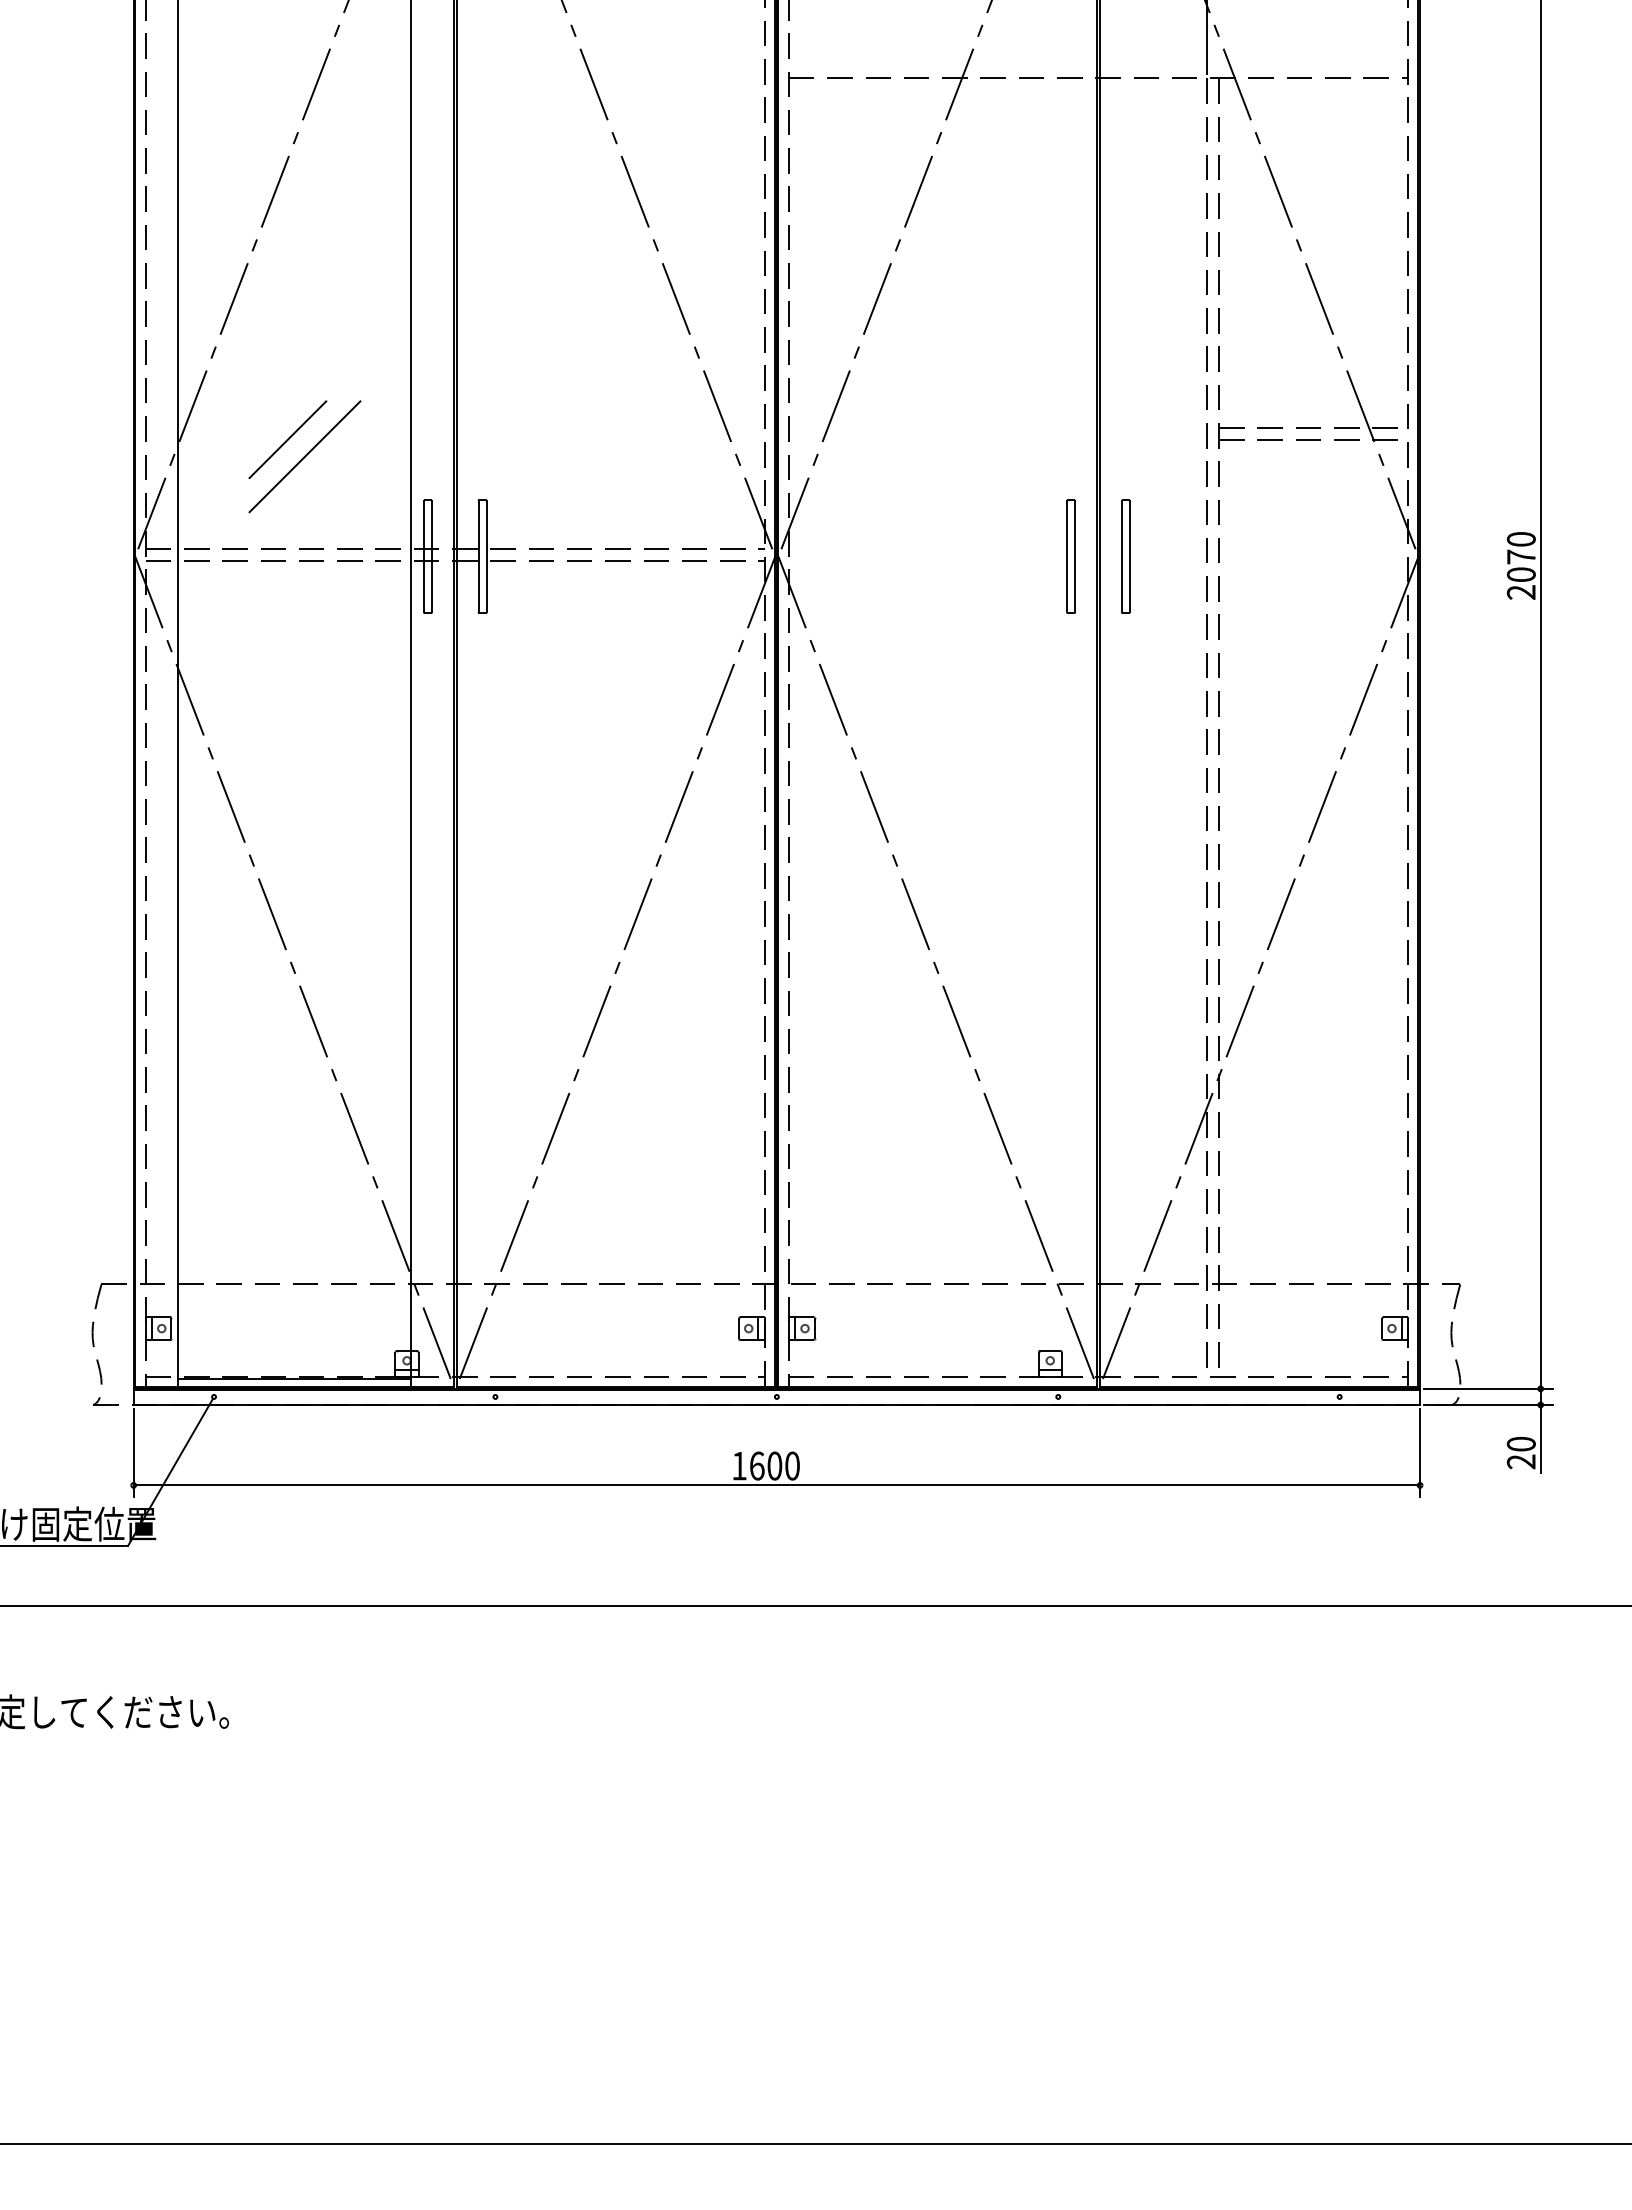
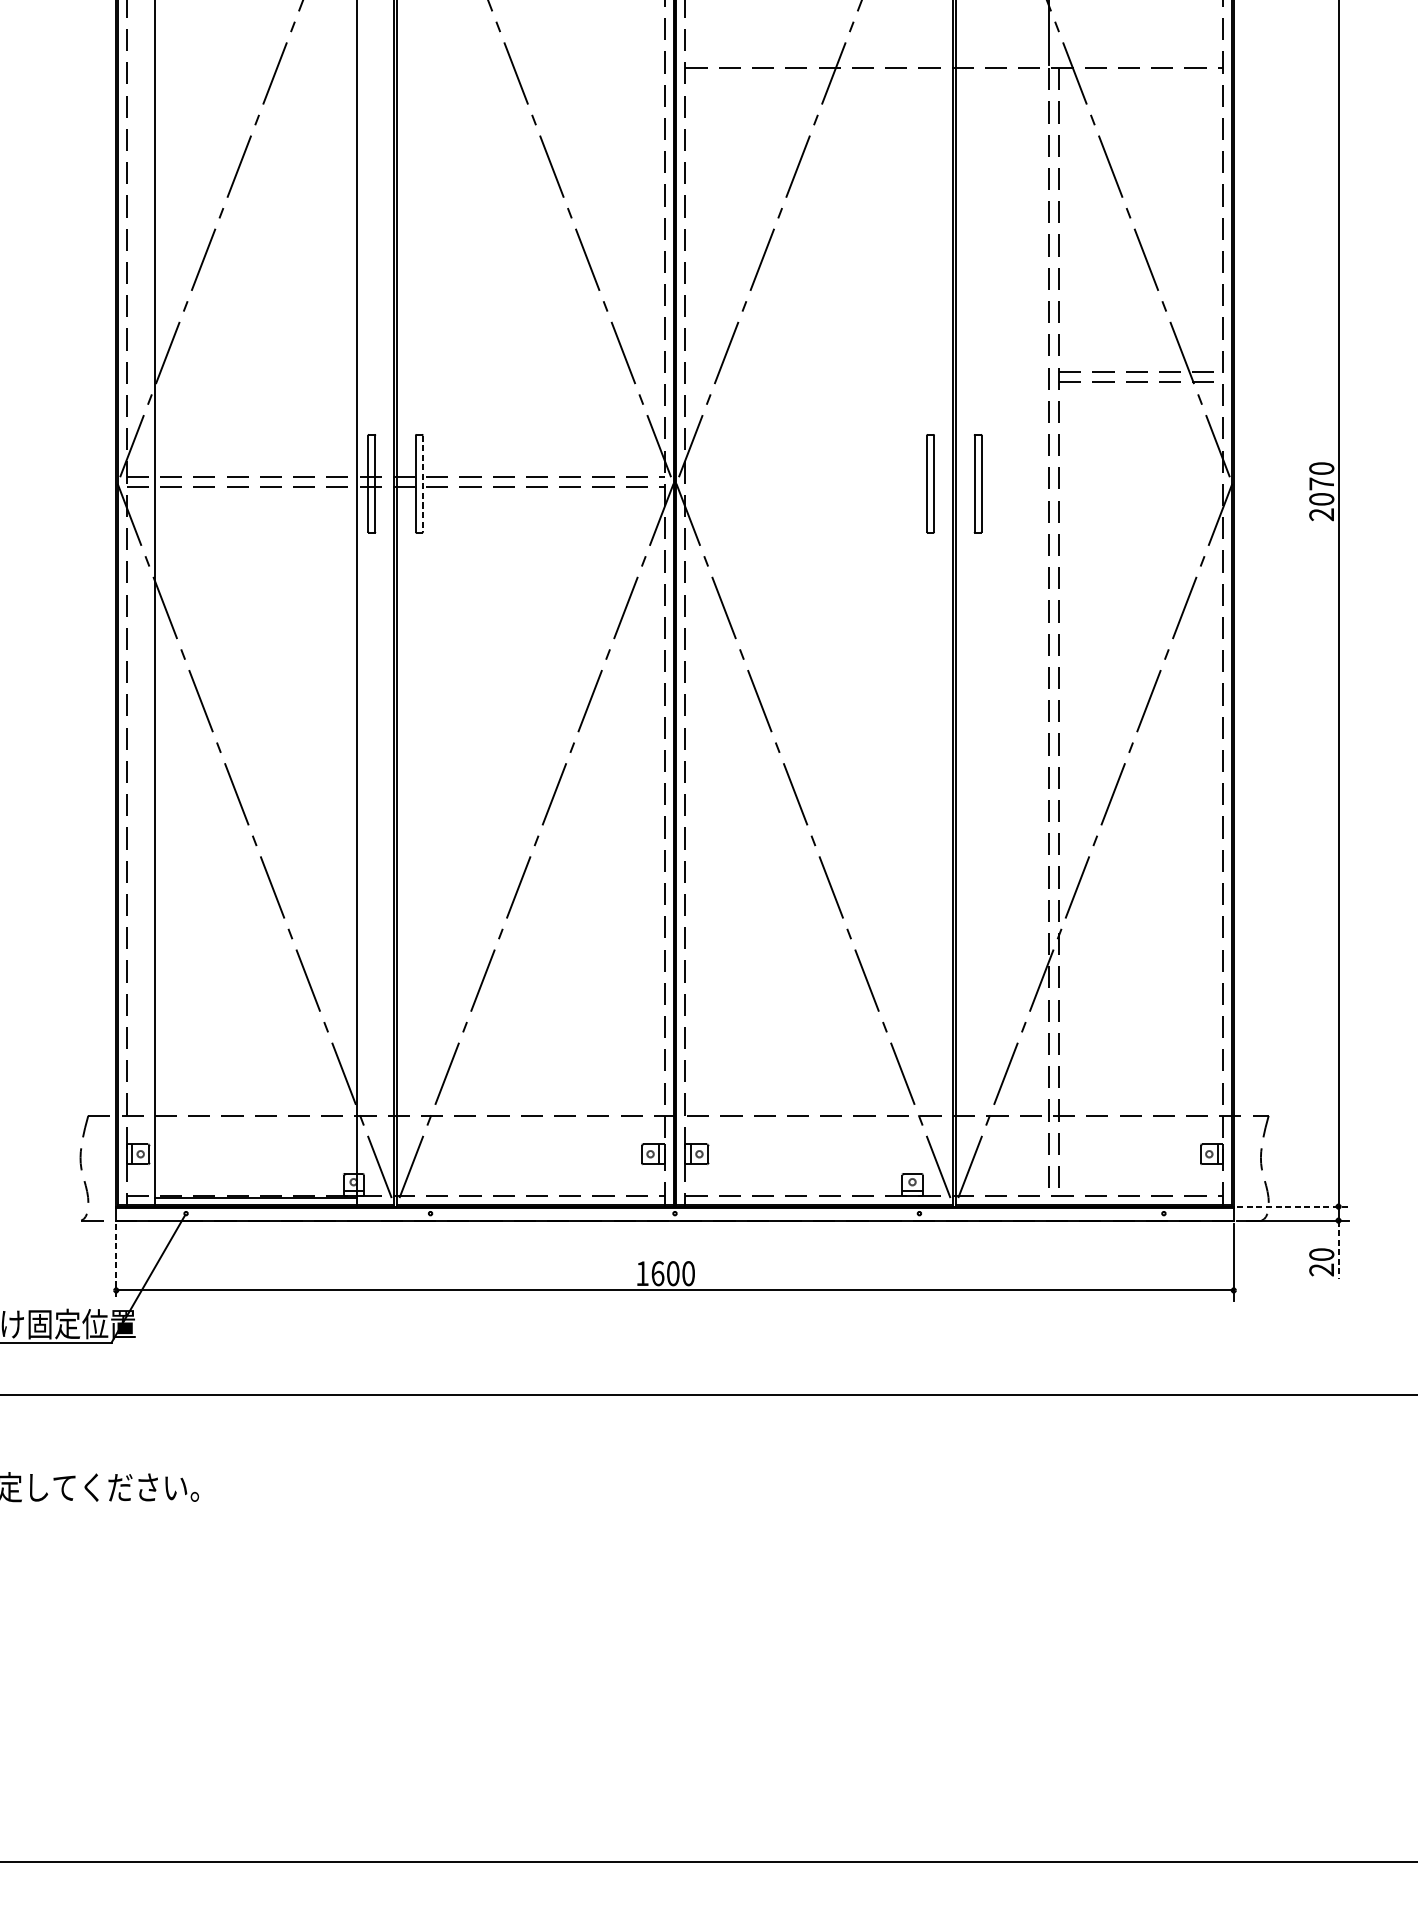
line: (287, 439) -> (249, 381), removed
line: (304, 456) -> (264, 396), removed
line: (486, 557) -> (422, 484), solid -> dashed
line: (1488, 1388) -> (1293, 1206), solid -> dashed
line: (1540, 1438) -> (1338, 1249), solid -> dashed
line: (133, 1453) -> (116, 1262), solid -> dashed

